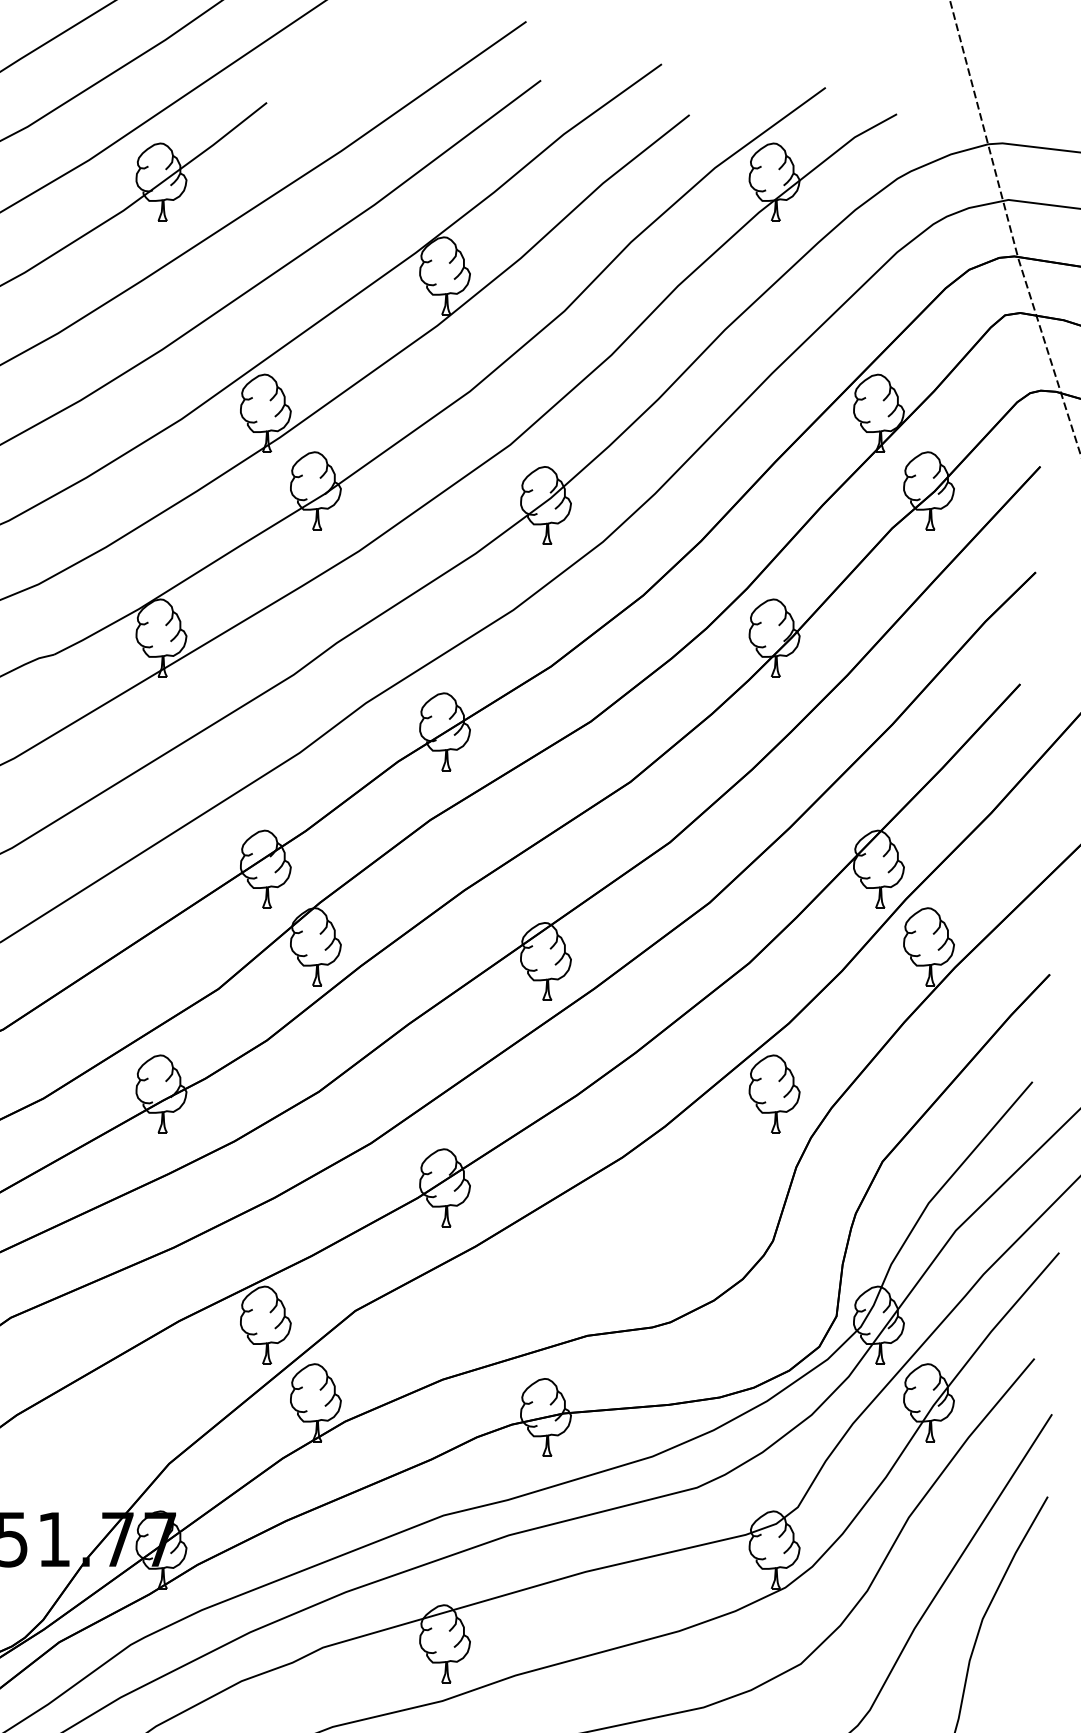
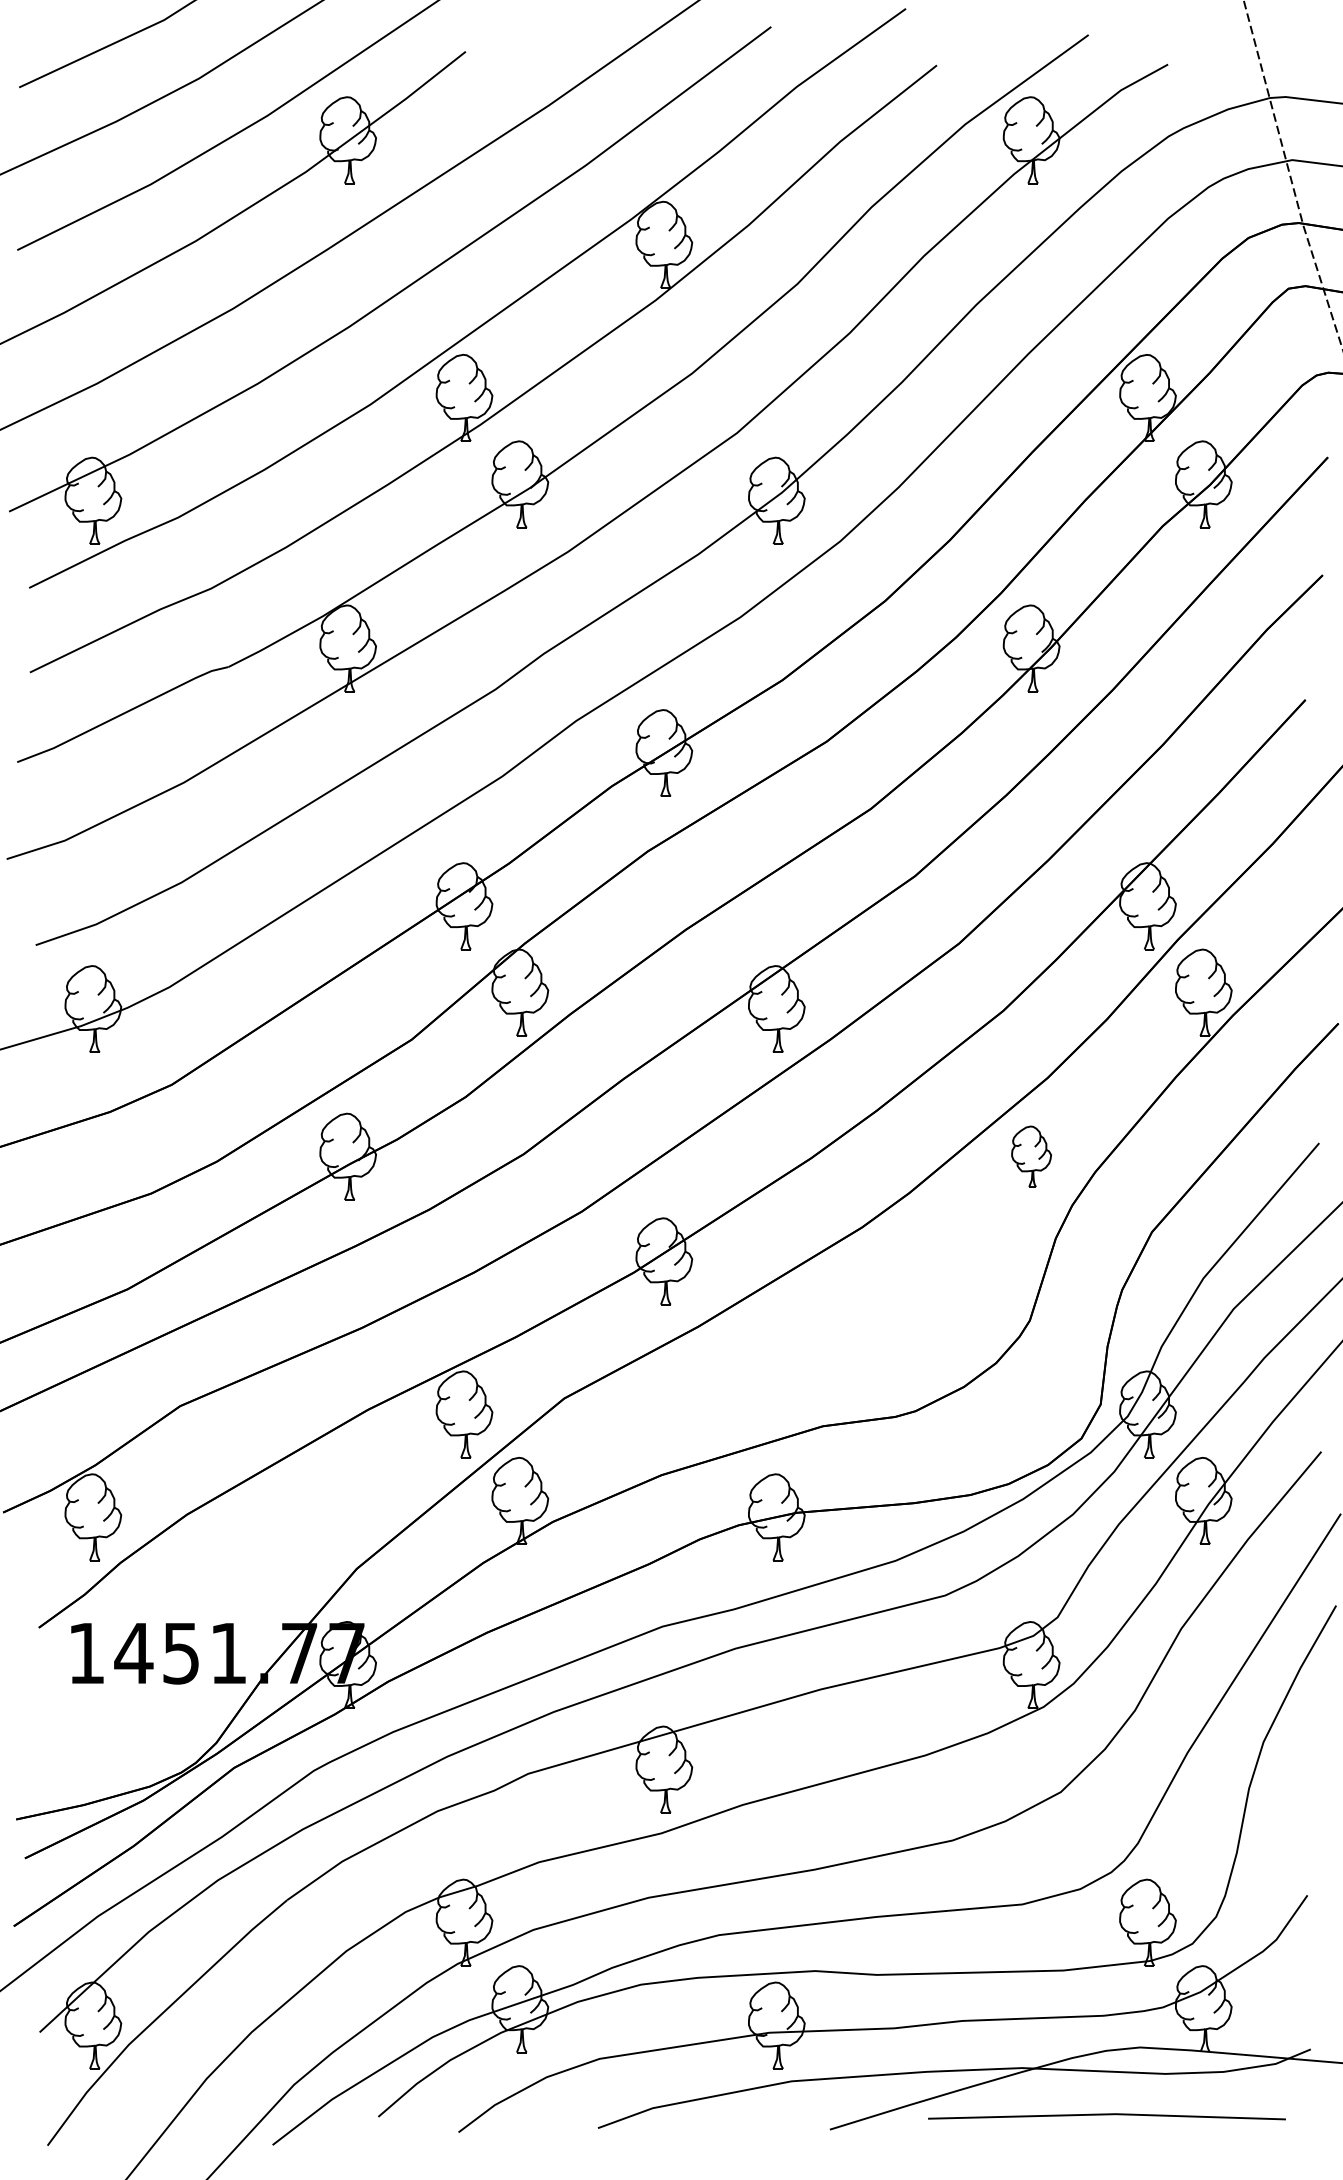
part: (774, 1093) -> (1031, 1156), size x0.7

